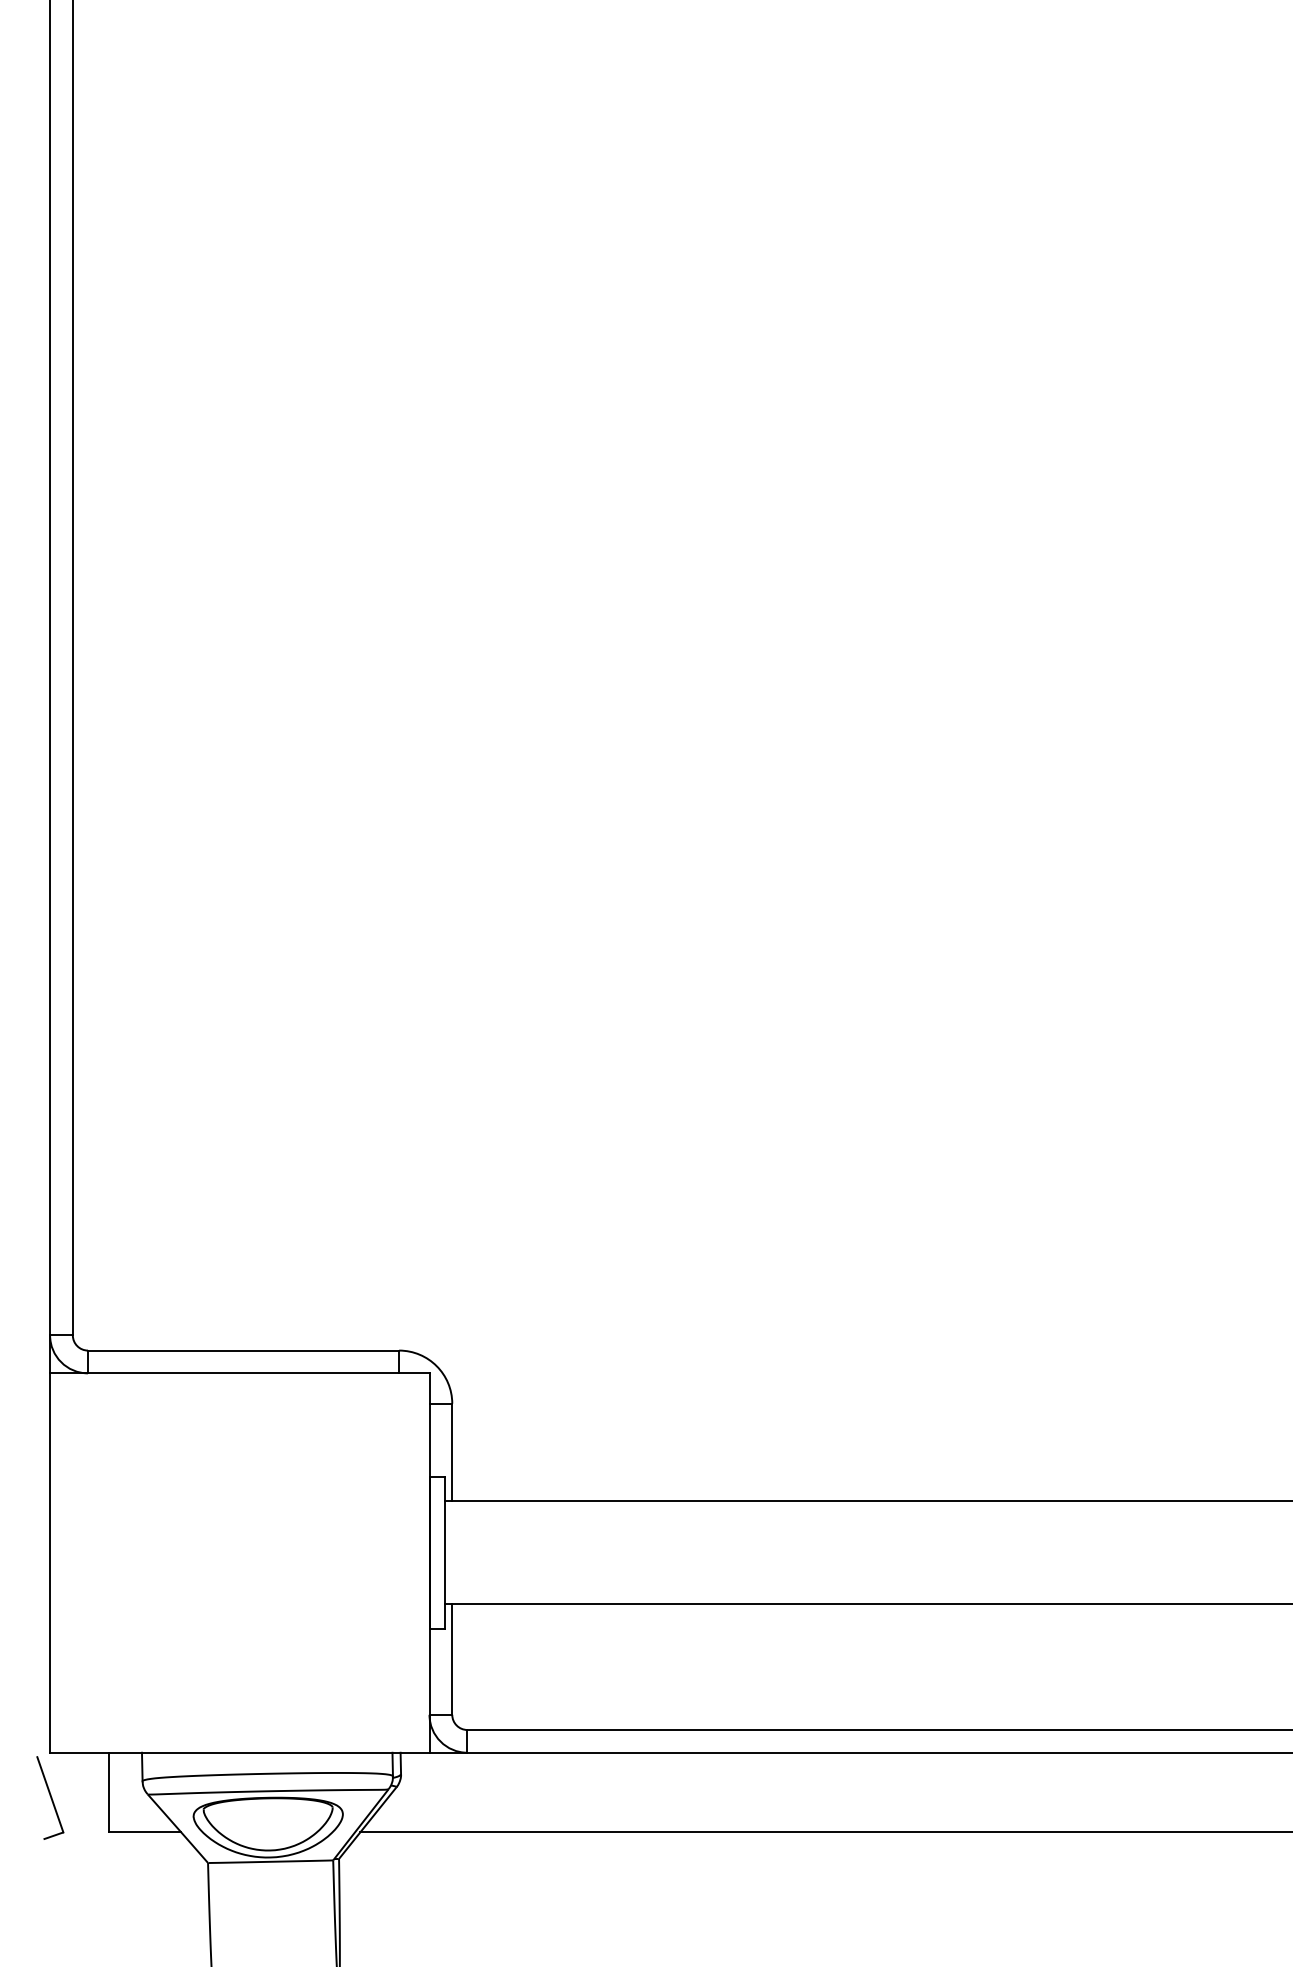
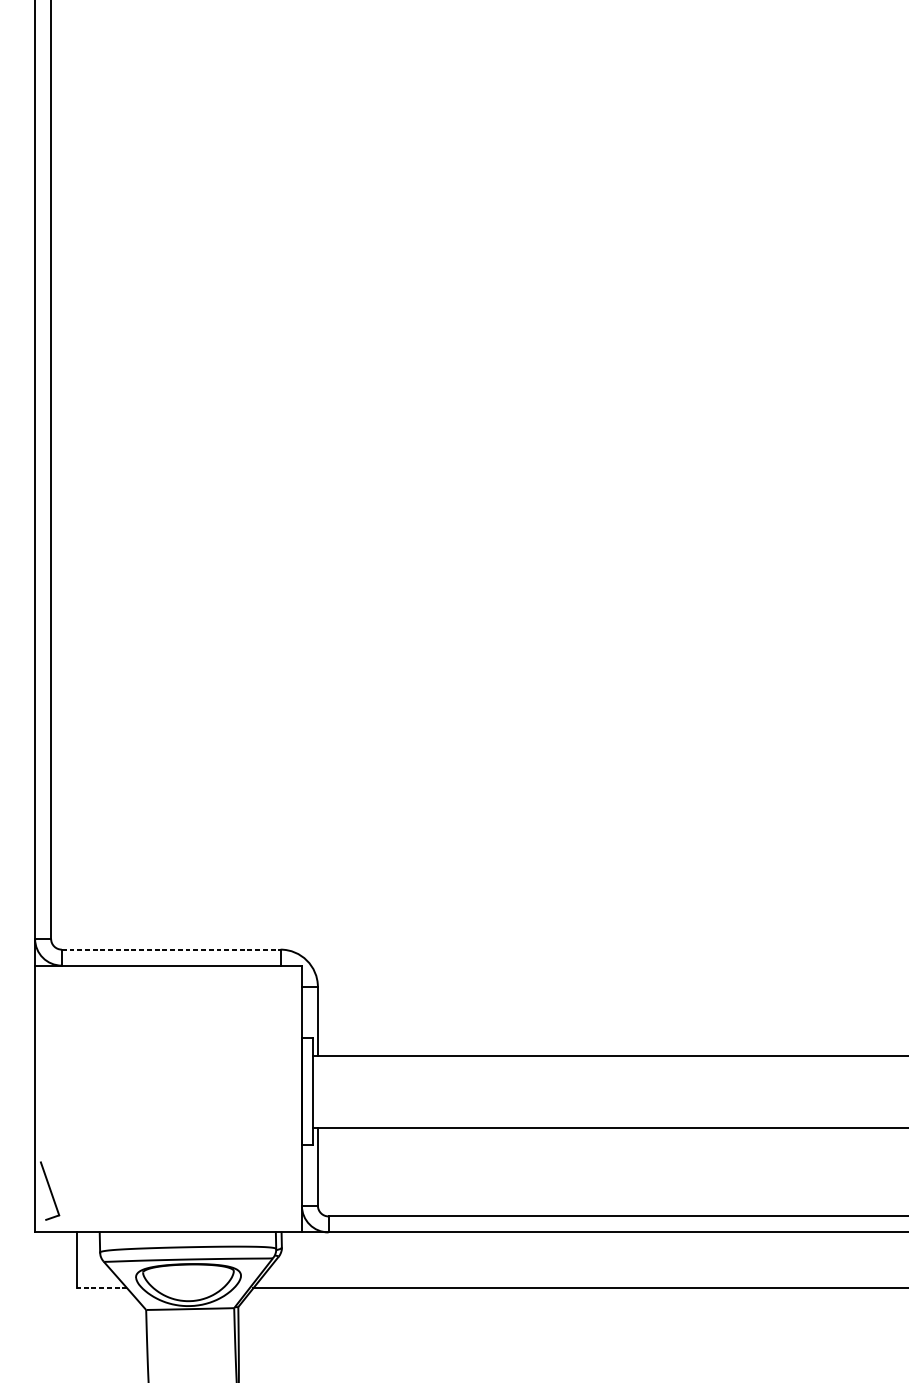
line: (243, 1350) -> (171, 949), solid -> dashed
part: (50, 1797) -> (50, 1190), moved
line: (144, 1832) -> (101, 1288), solid -> dashed

